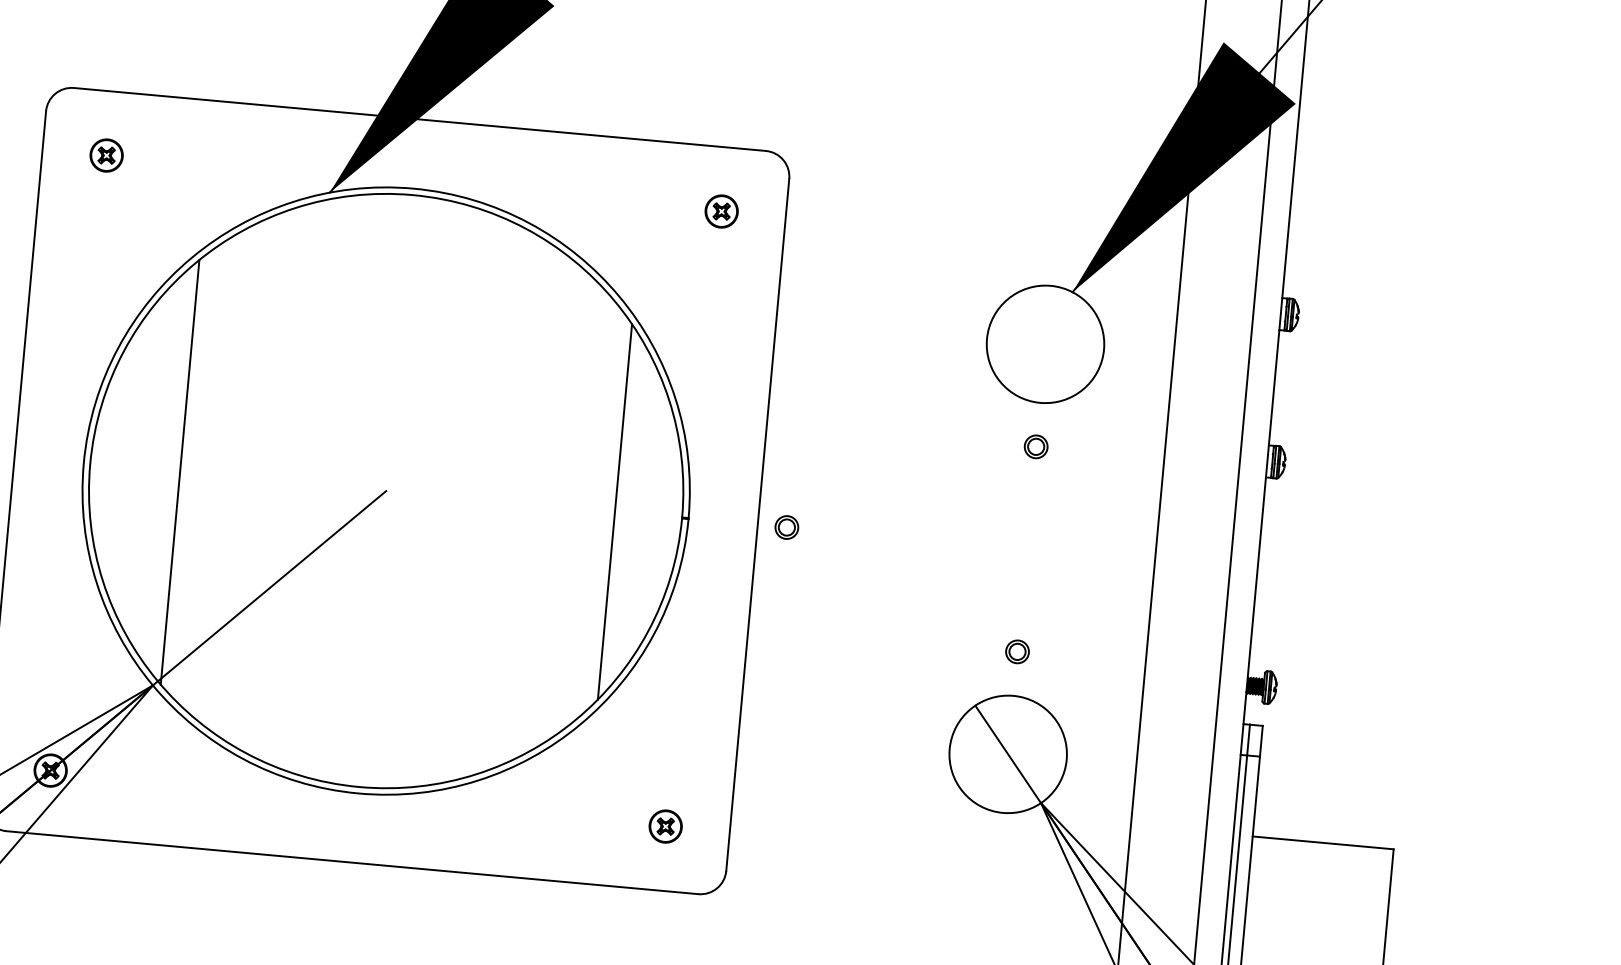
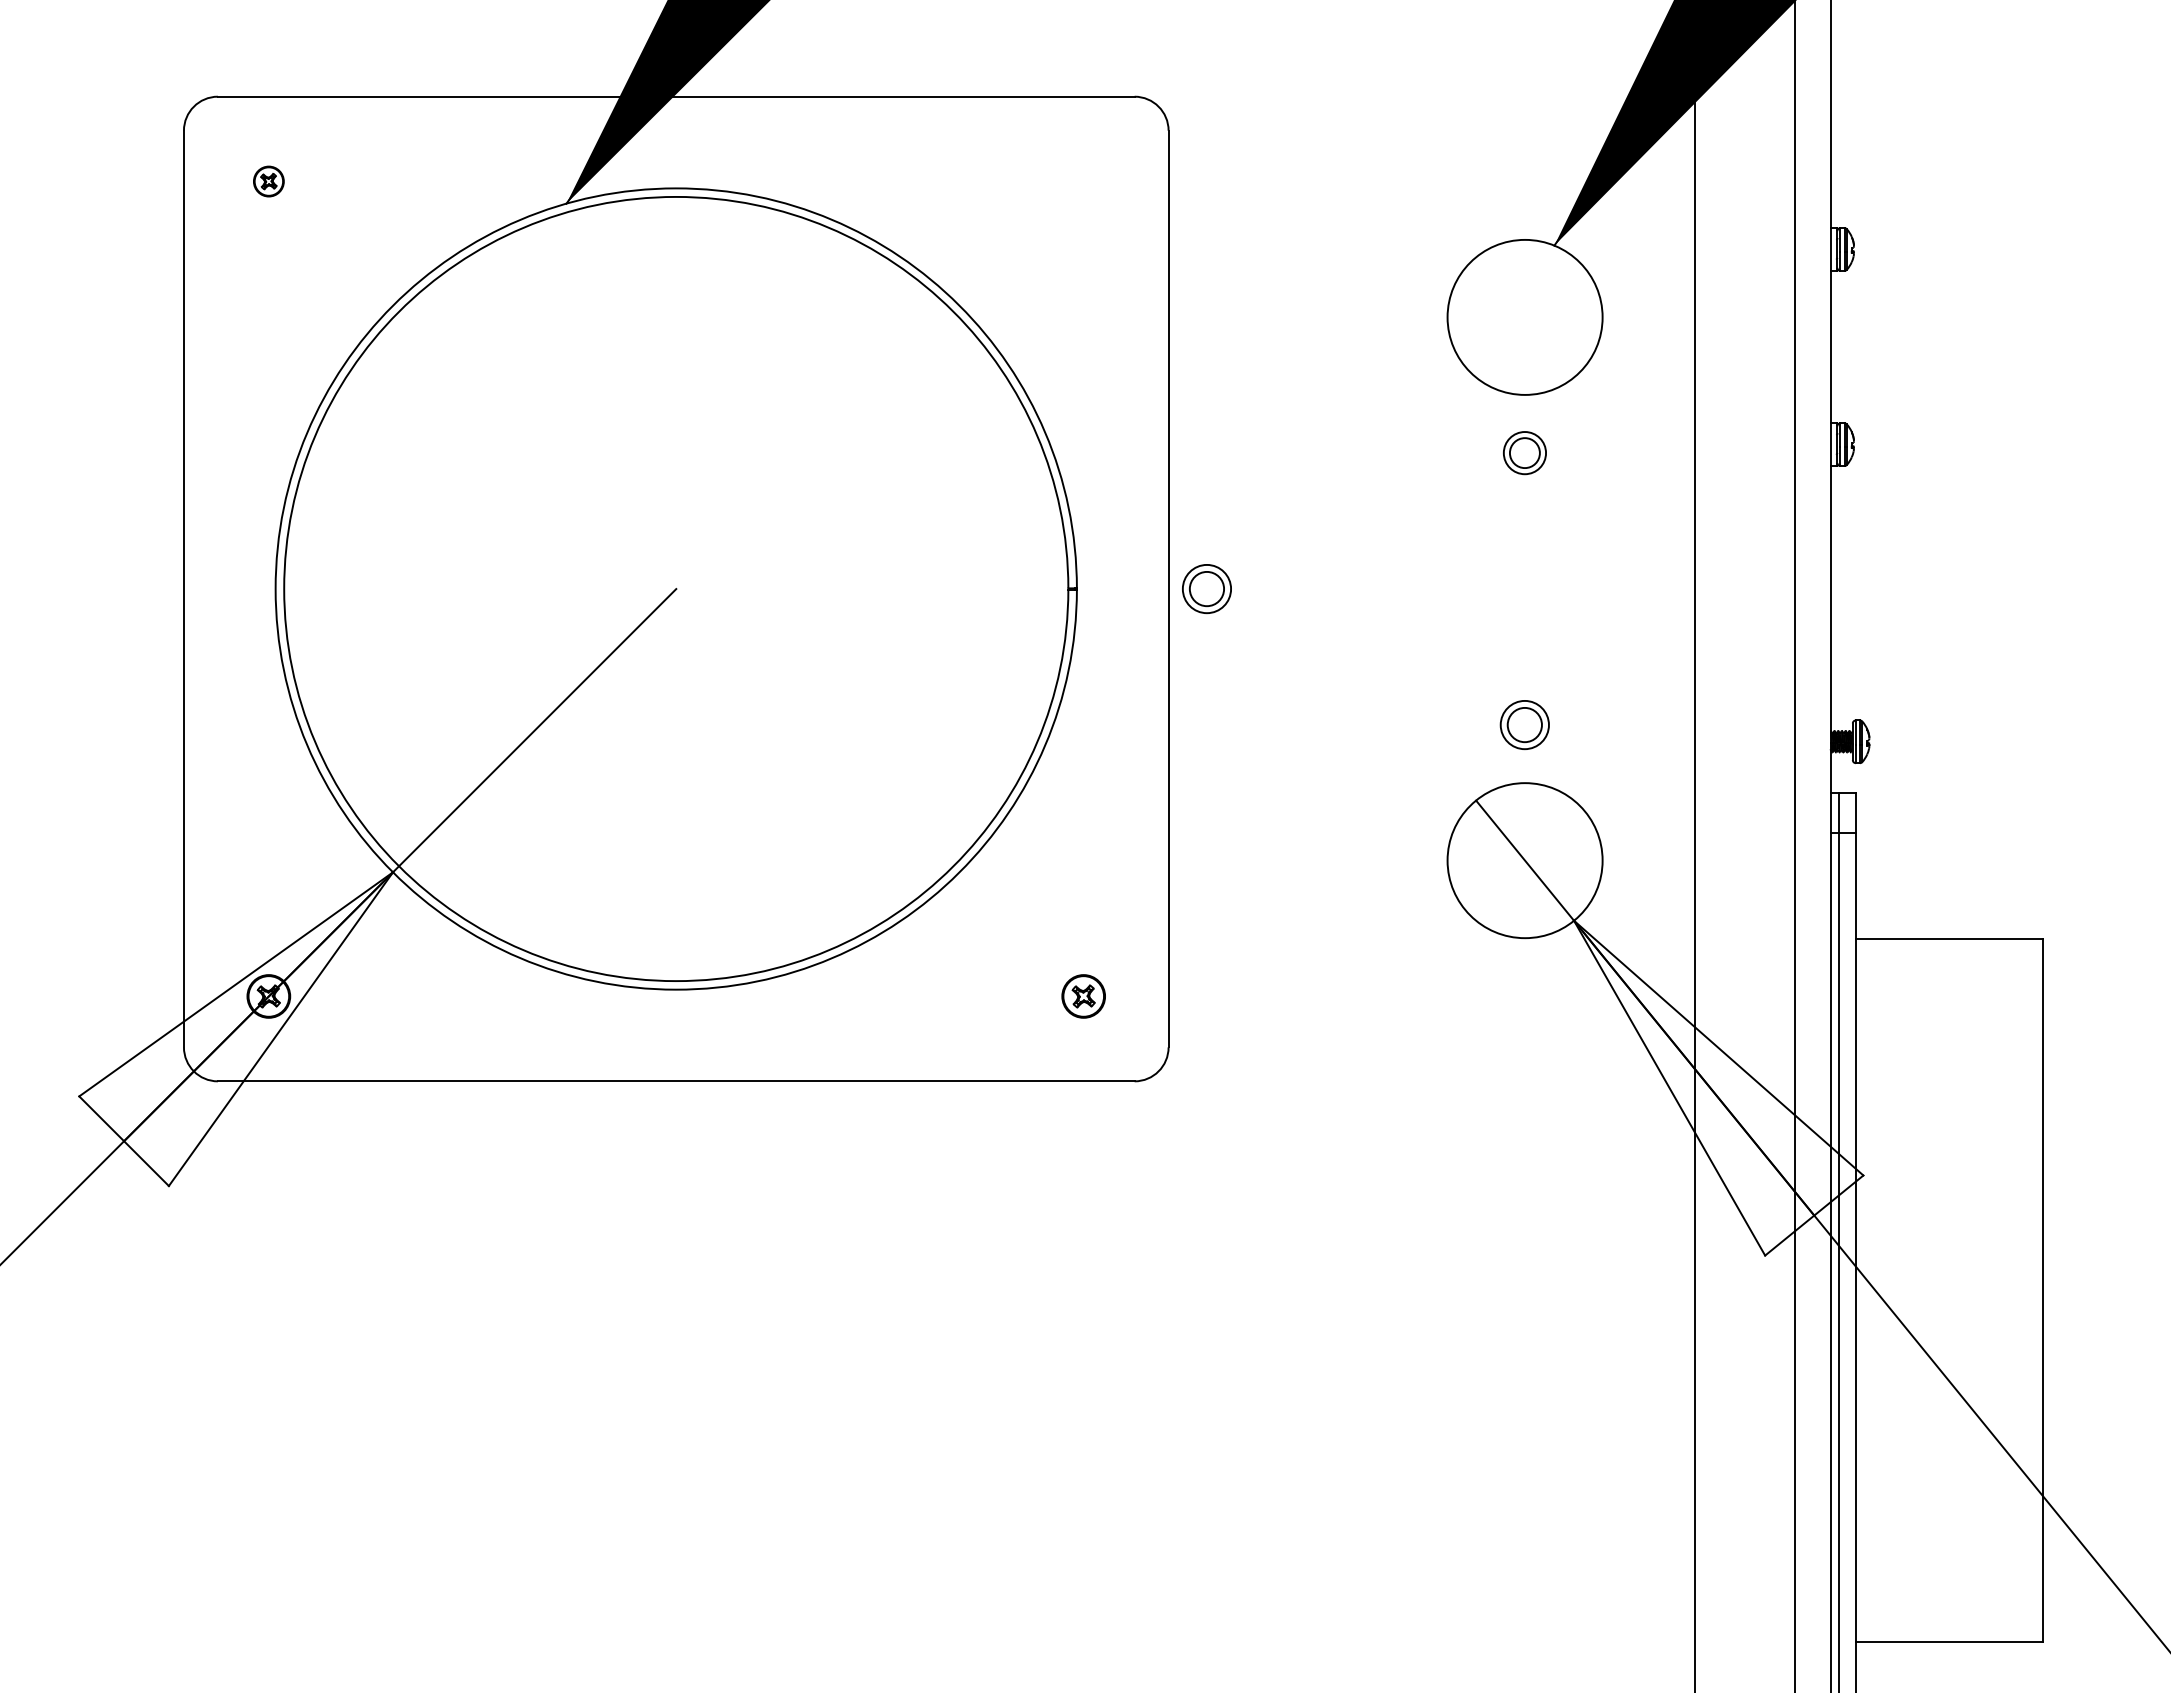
part: (106, 155) -> (268, 181), size x0.7
part: (721, 211) -> (1083, 181), removed
part: (1036, 447) -> (1525, 453), size x1.4
line: (180, 471) -> (403, 588), removed
line: (615, 511) -> (979, 588), removed
part: (787, 527) -> (1207, 588), size x1.6
part: (1017, 651) -> (1525, 724), size x1.6

